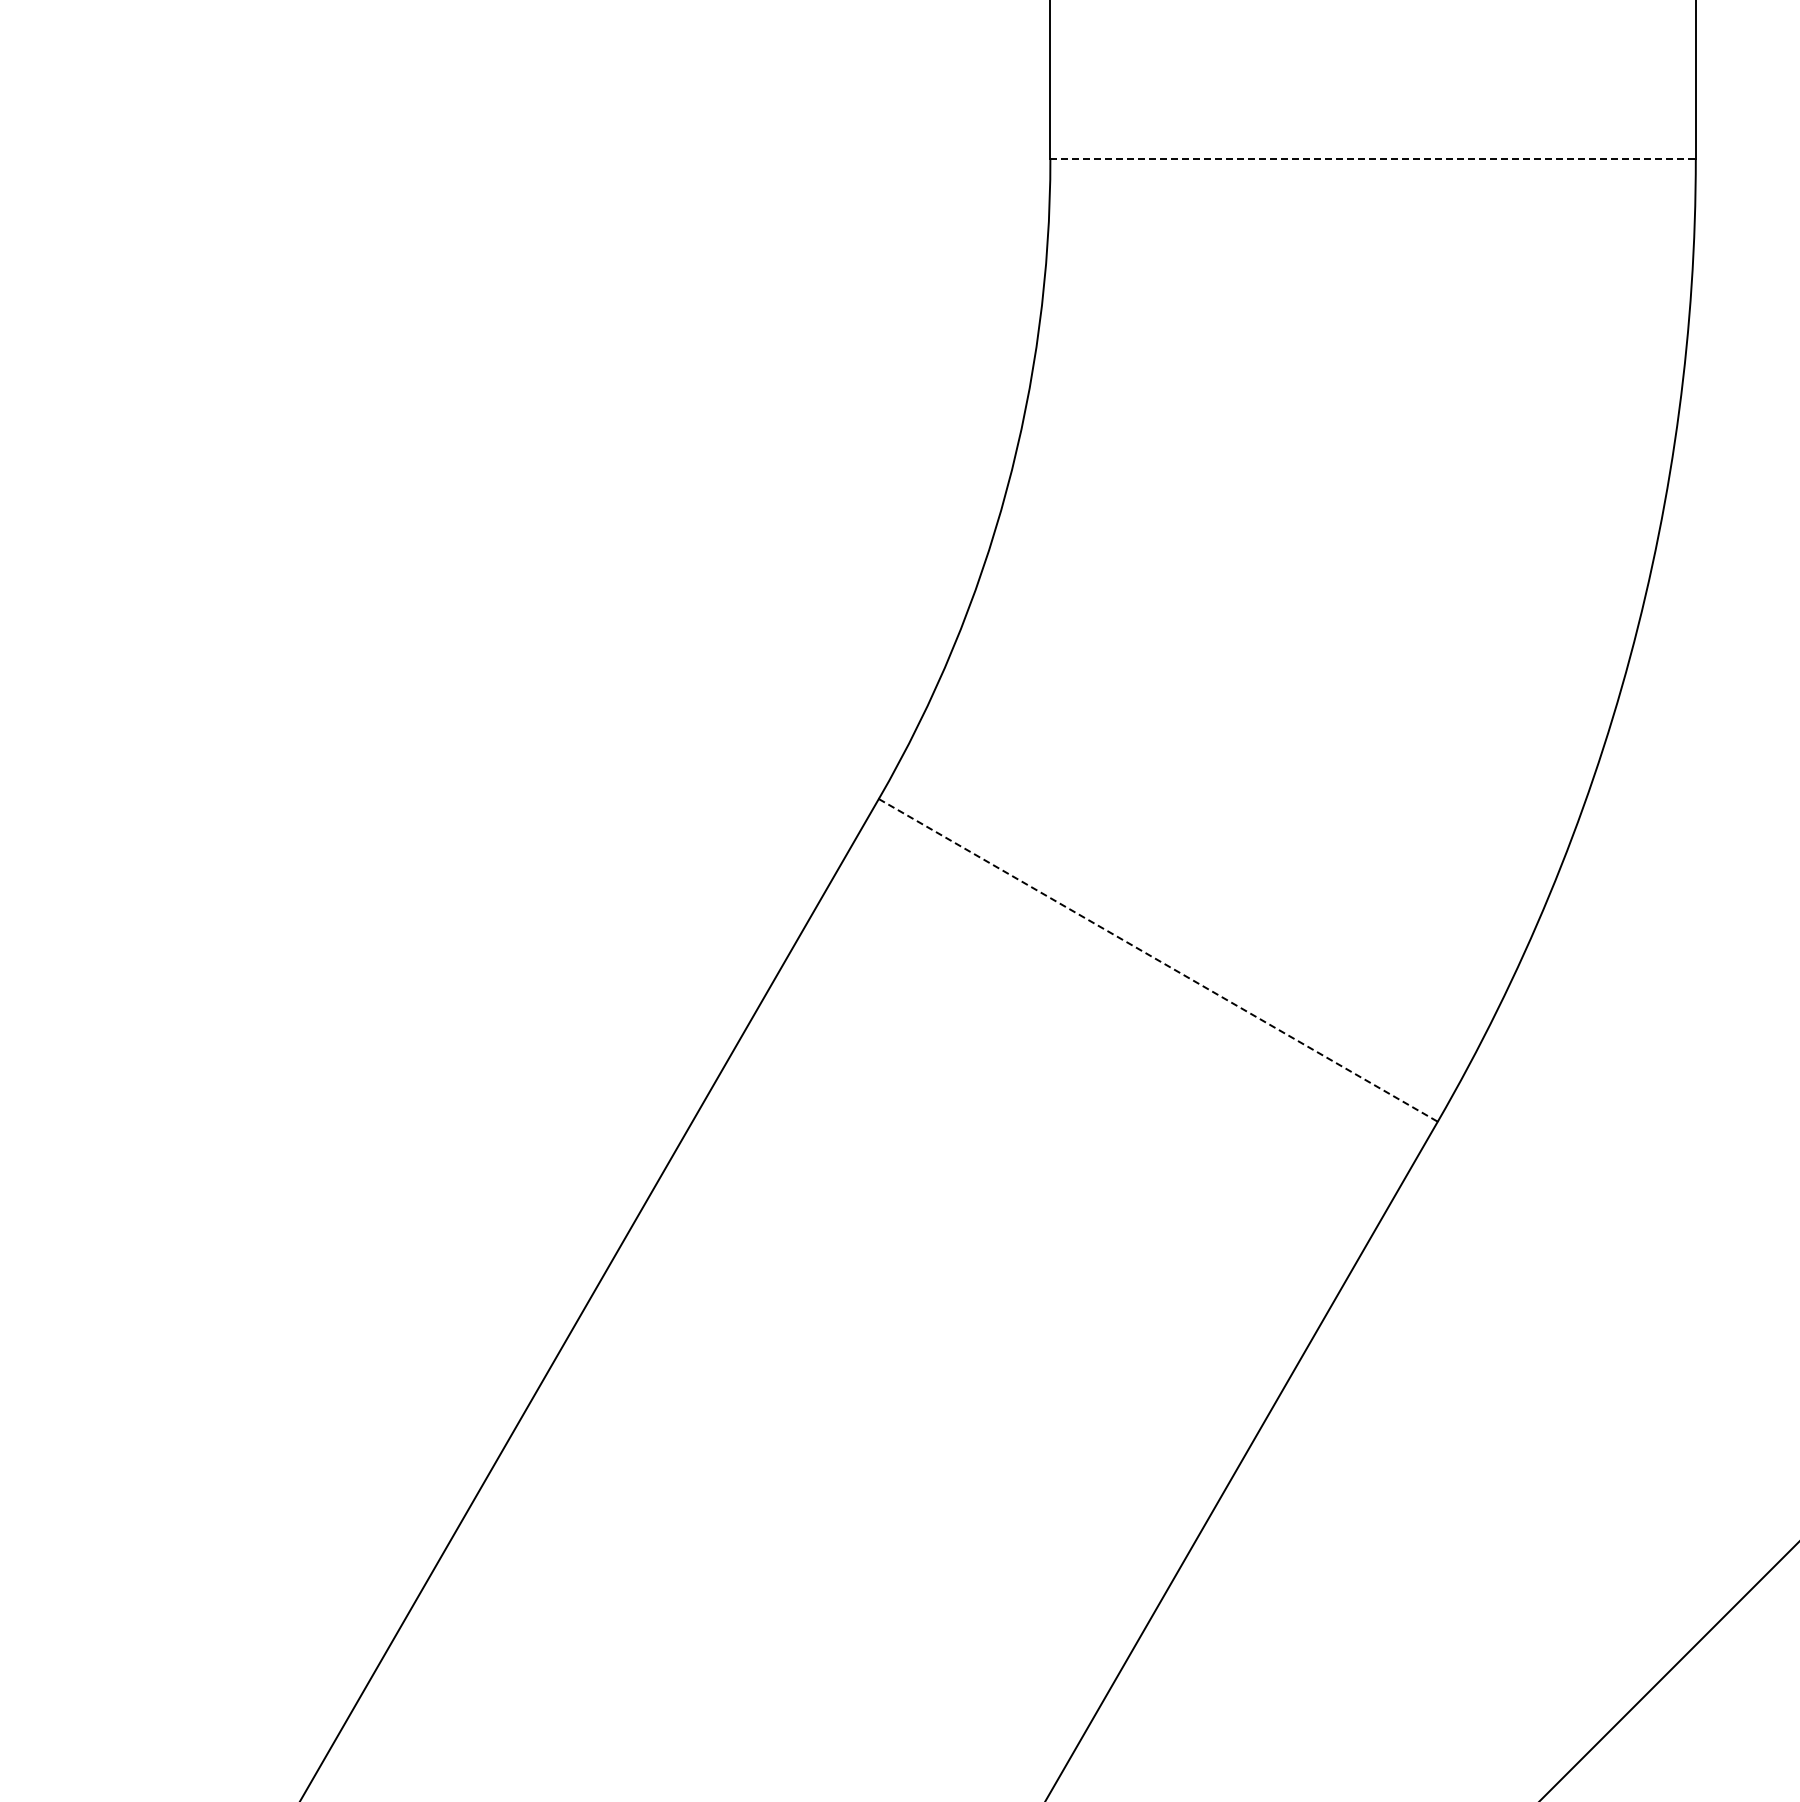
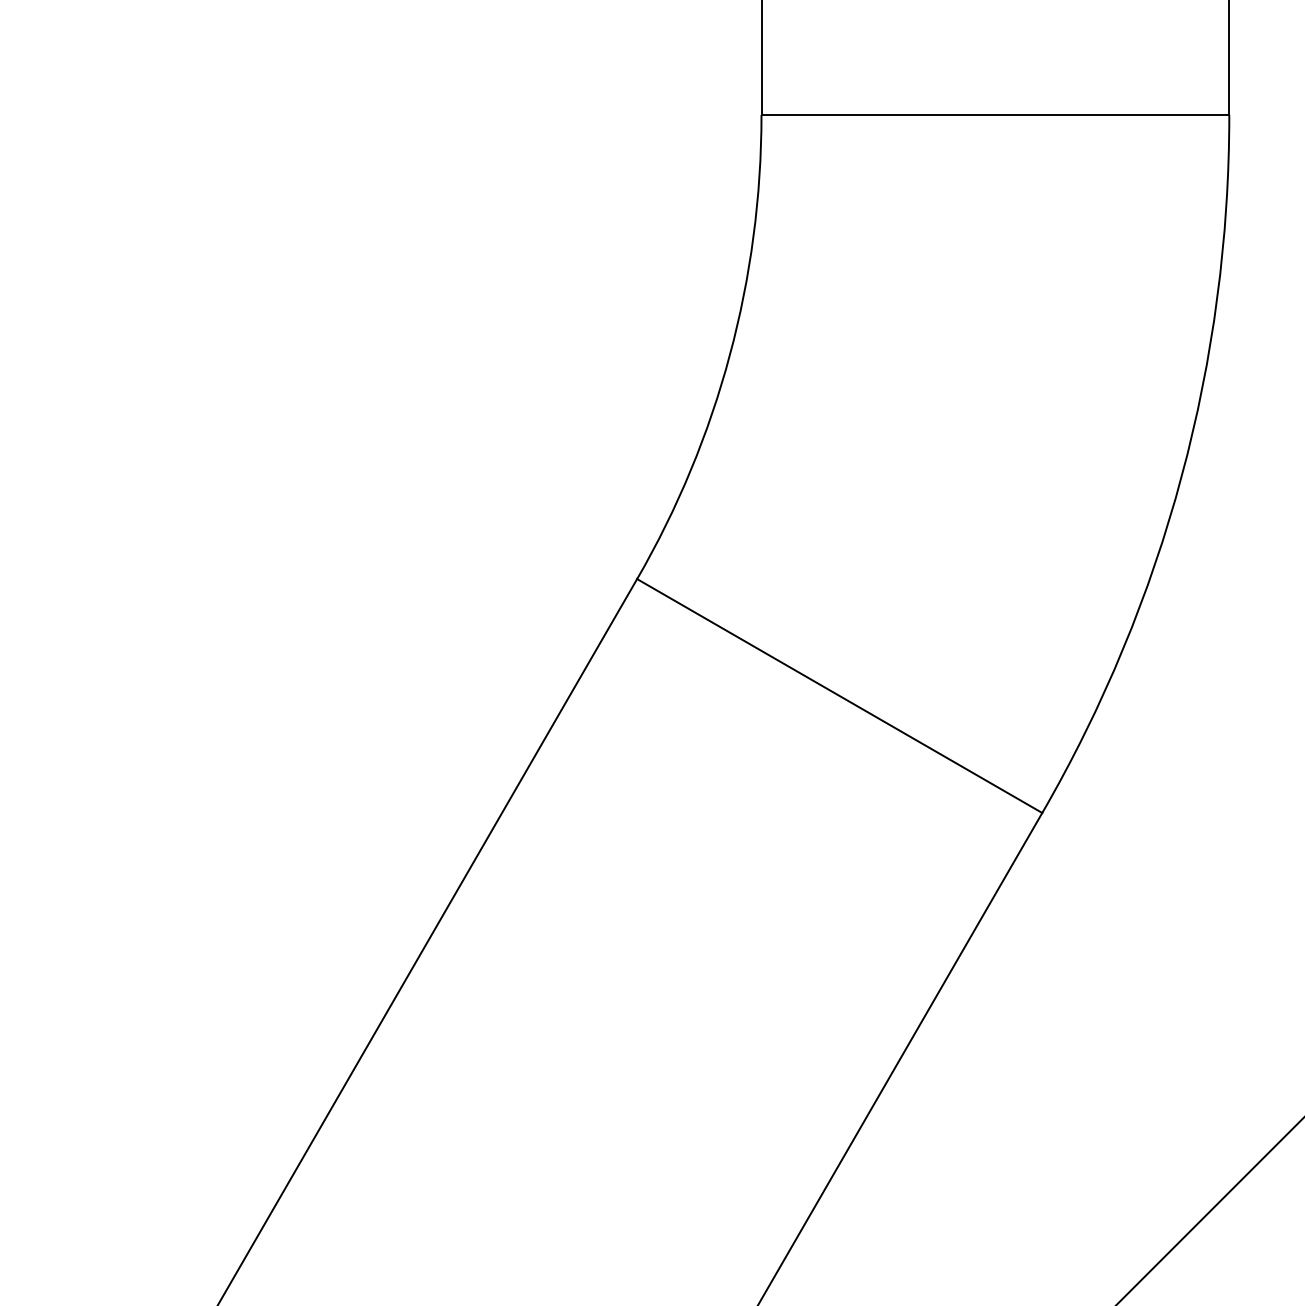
line: (1373, 158) -> (995, 114), dashed -> solid
line: (1158, 960) -> (839, 696), dashed -> solid

